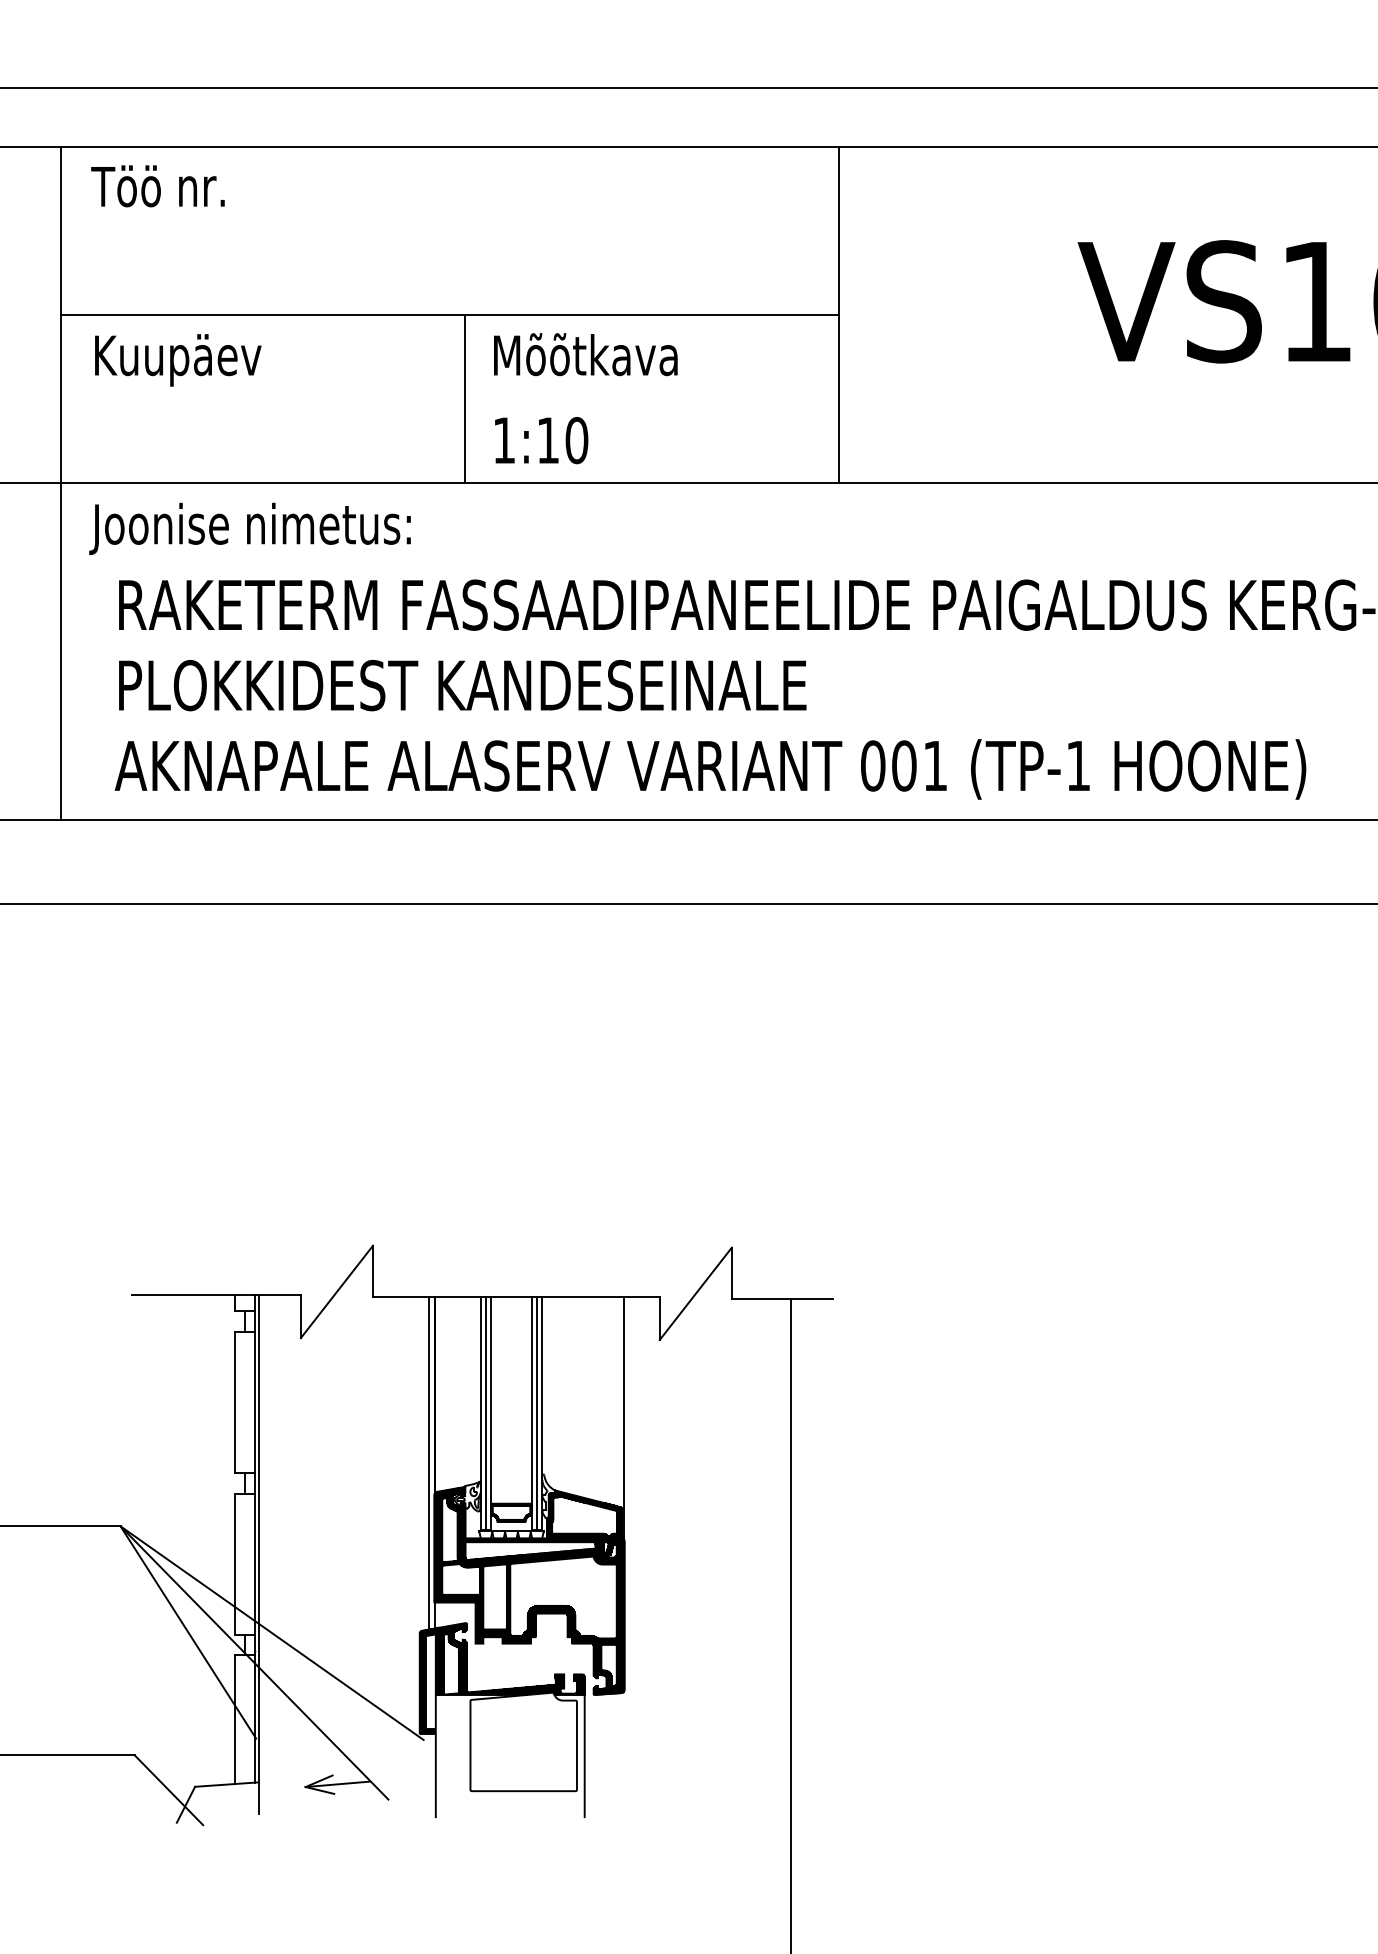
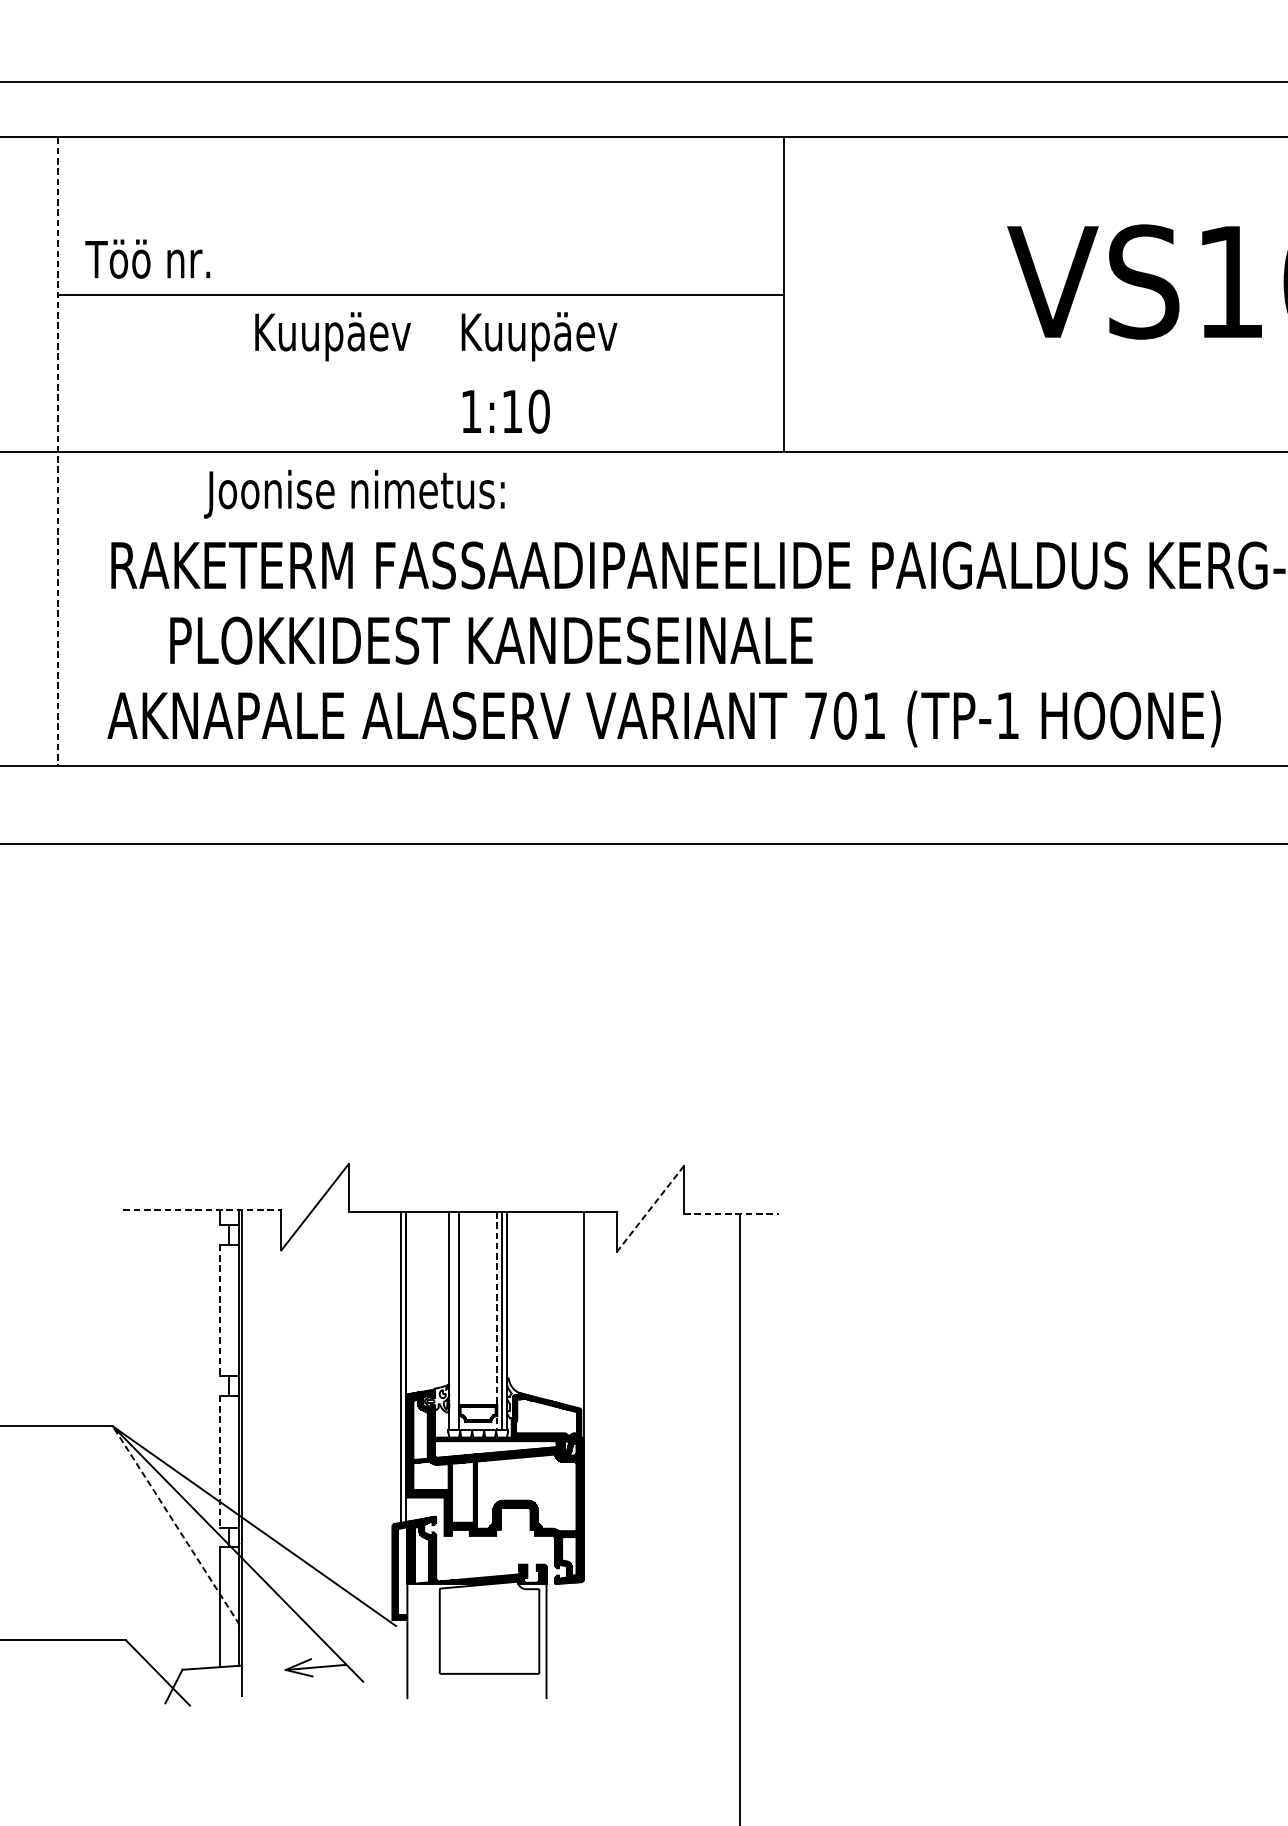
text: (157, 186) -> (147, 259), moved
text: (587, 359) -> (549, 335), Mõõtkava -> Kuupäev
text: (178, 360) -> (333, 336), moved
line: (464, 399) -> (434, 373), removed
line: (61, 483) -> (57, 451), solid -> dashed
text: (249, 528) -> (353, 493), moved
text: (462, 685) -> (491, 640), moved
text: (873, 765) -> (816, 715), 001 -> 701
line: (695, 1293) -> (650, 1208), solid -> dashed
line: (216, 1294) -> (202, 1209), solid -> dashed
line: (782, 1298) -> (731, 1213), solid -> dashed
line: (235, 1402) -> (220, 1310), solid -> dashed
line: (485, 1413) -> (453, 1320), removed
line: (532, 1413) -> (497, 1320), solid -> dashed
line: (235, 1564) -> (220, 1462), solid -> dashed
line: (188, 1632) -> (176, 1525), solid -> dashed

